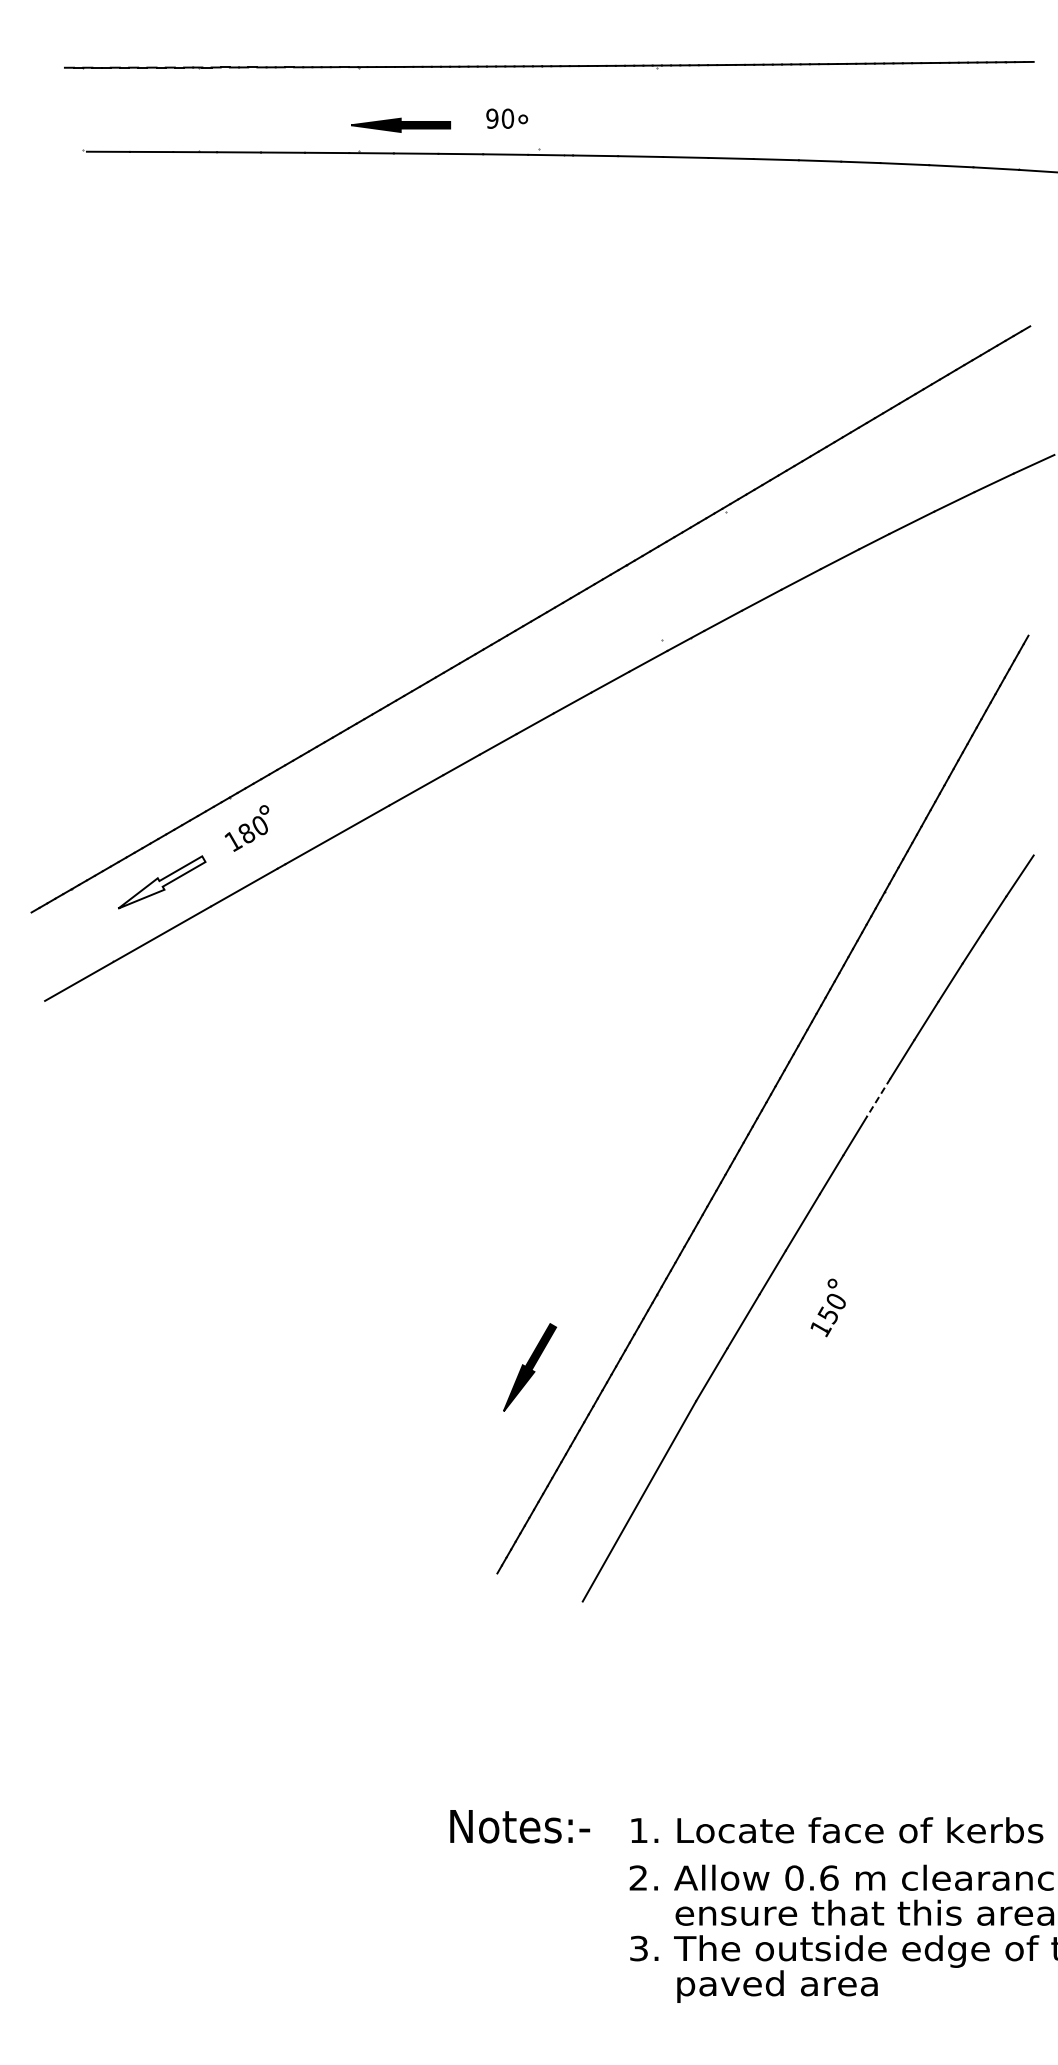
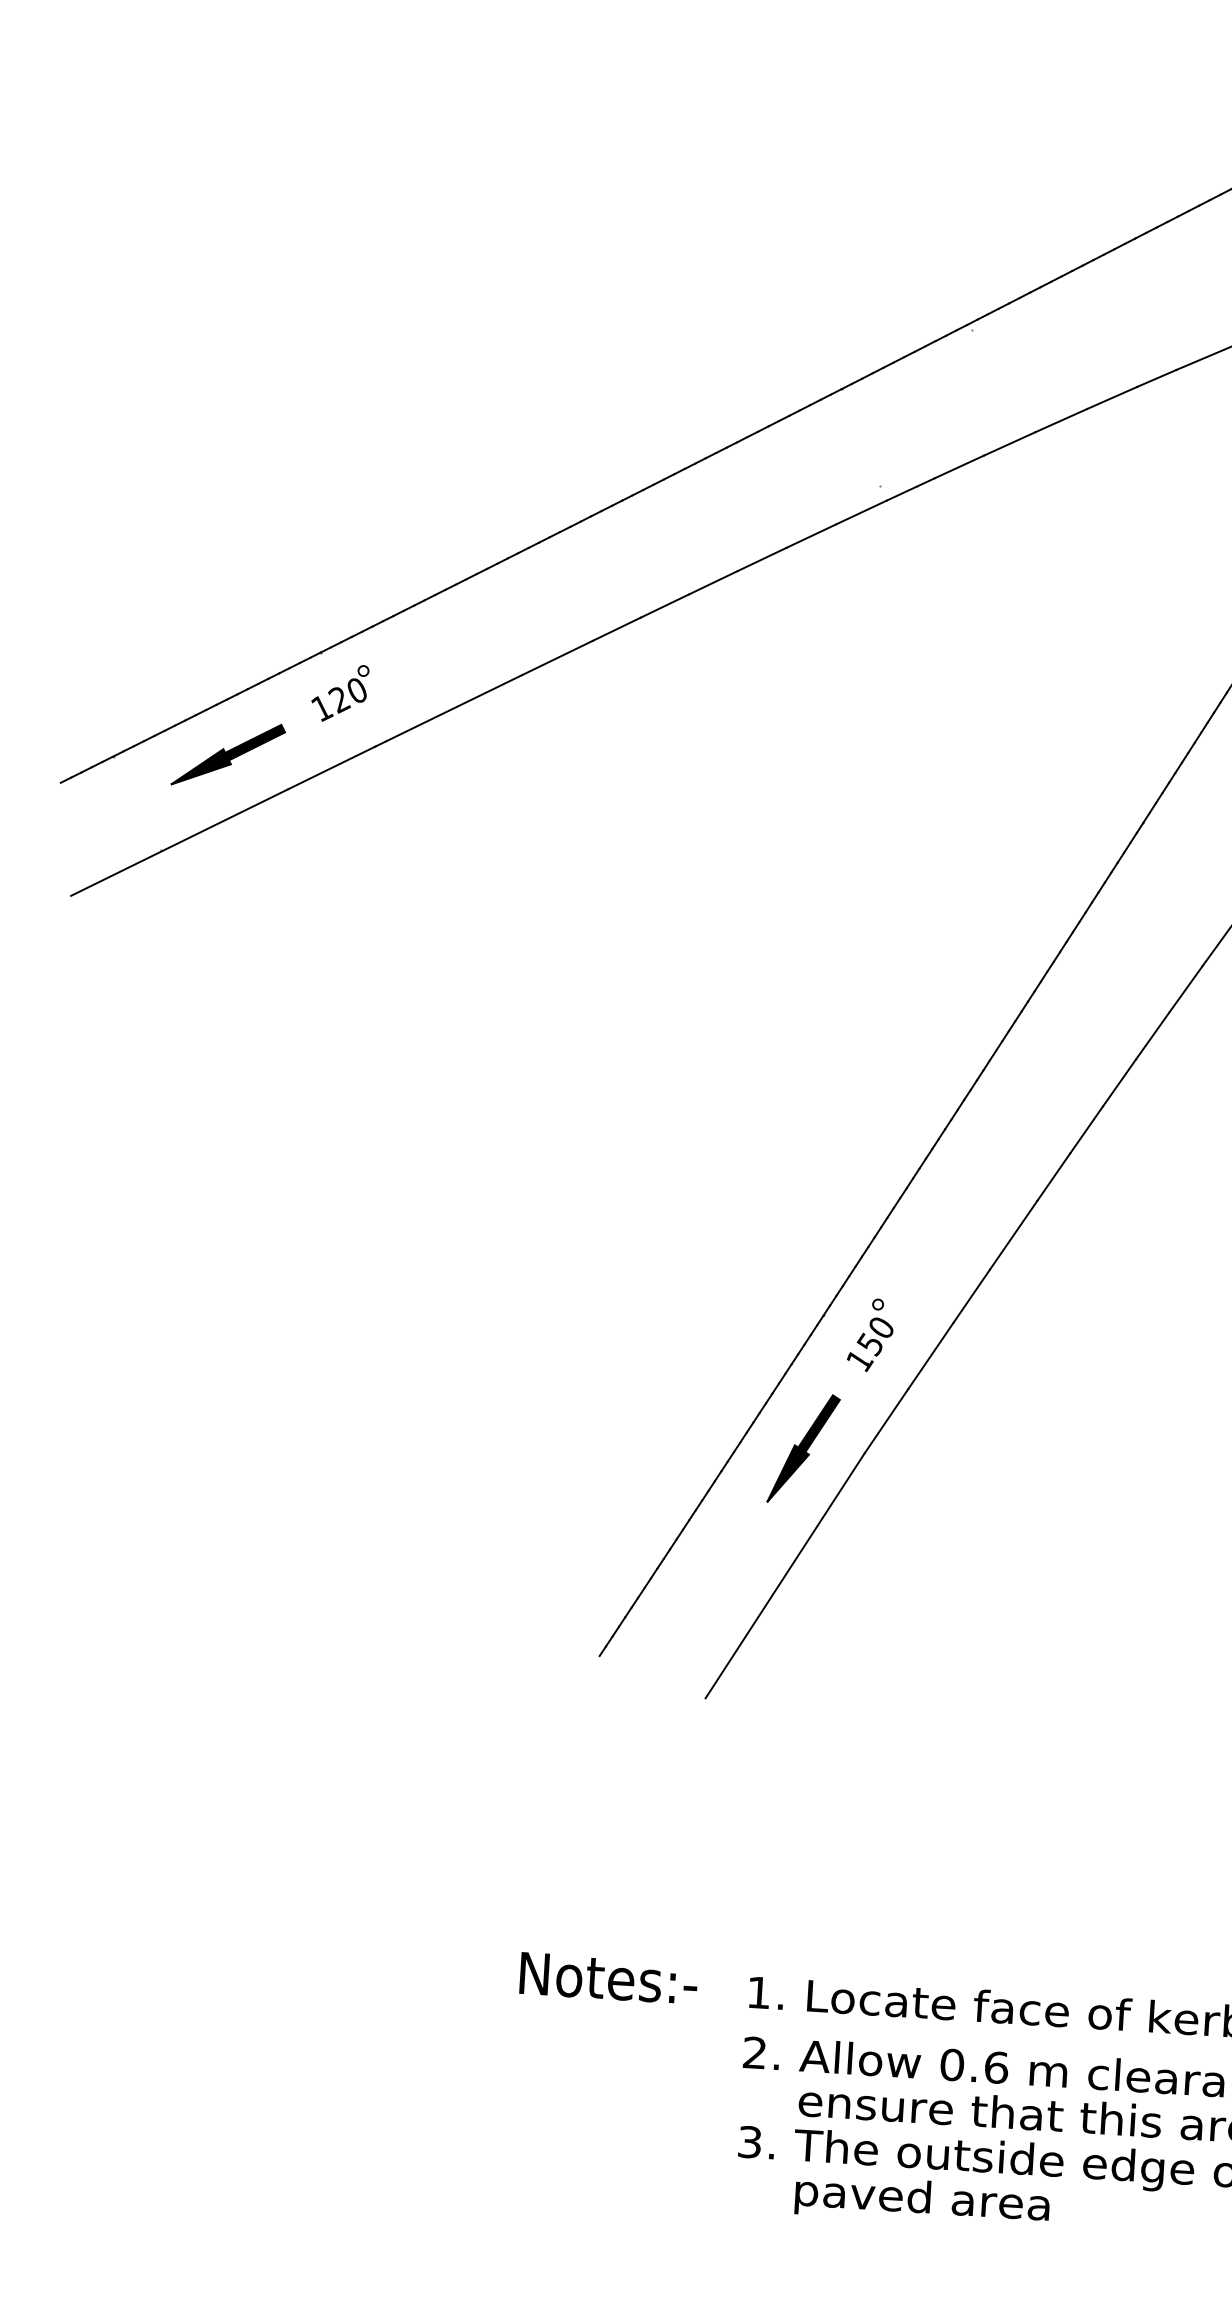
text: (246, 833) -> (339, 699), 180 -> 120
fill: (161, 882) -> (227, 754), added
line: (878, 1097) -> (1119, 1082), dashed -> solid
part: (827, 1307) -> (869, 1334), moved
part: (530, 1367) -> (804, 1448), moved

